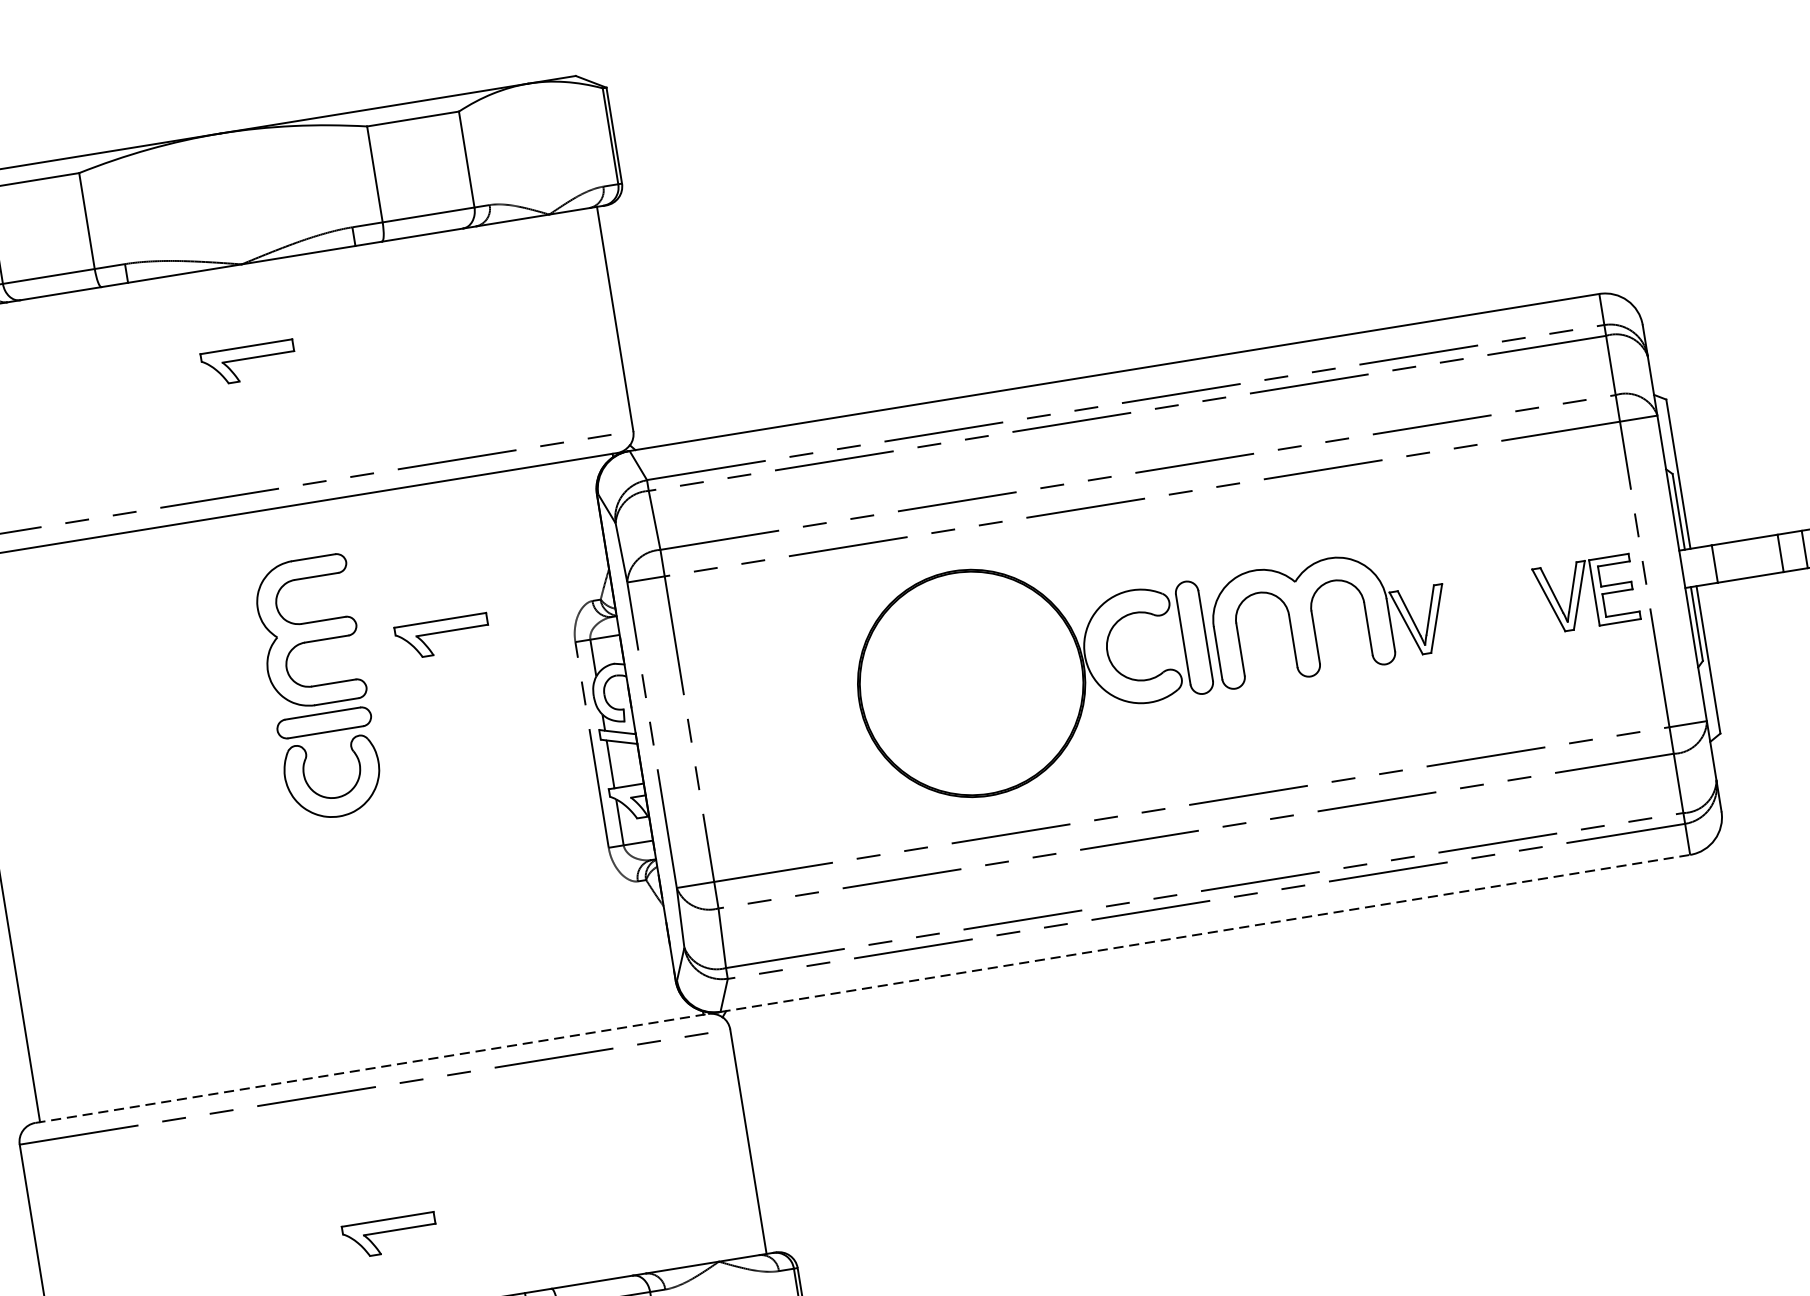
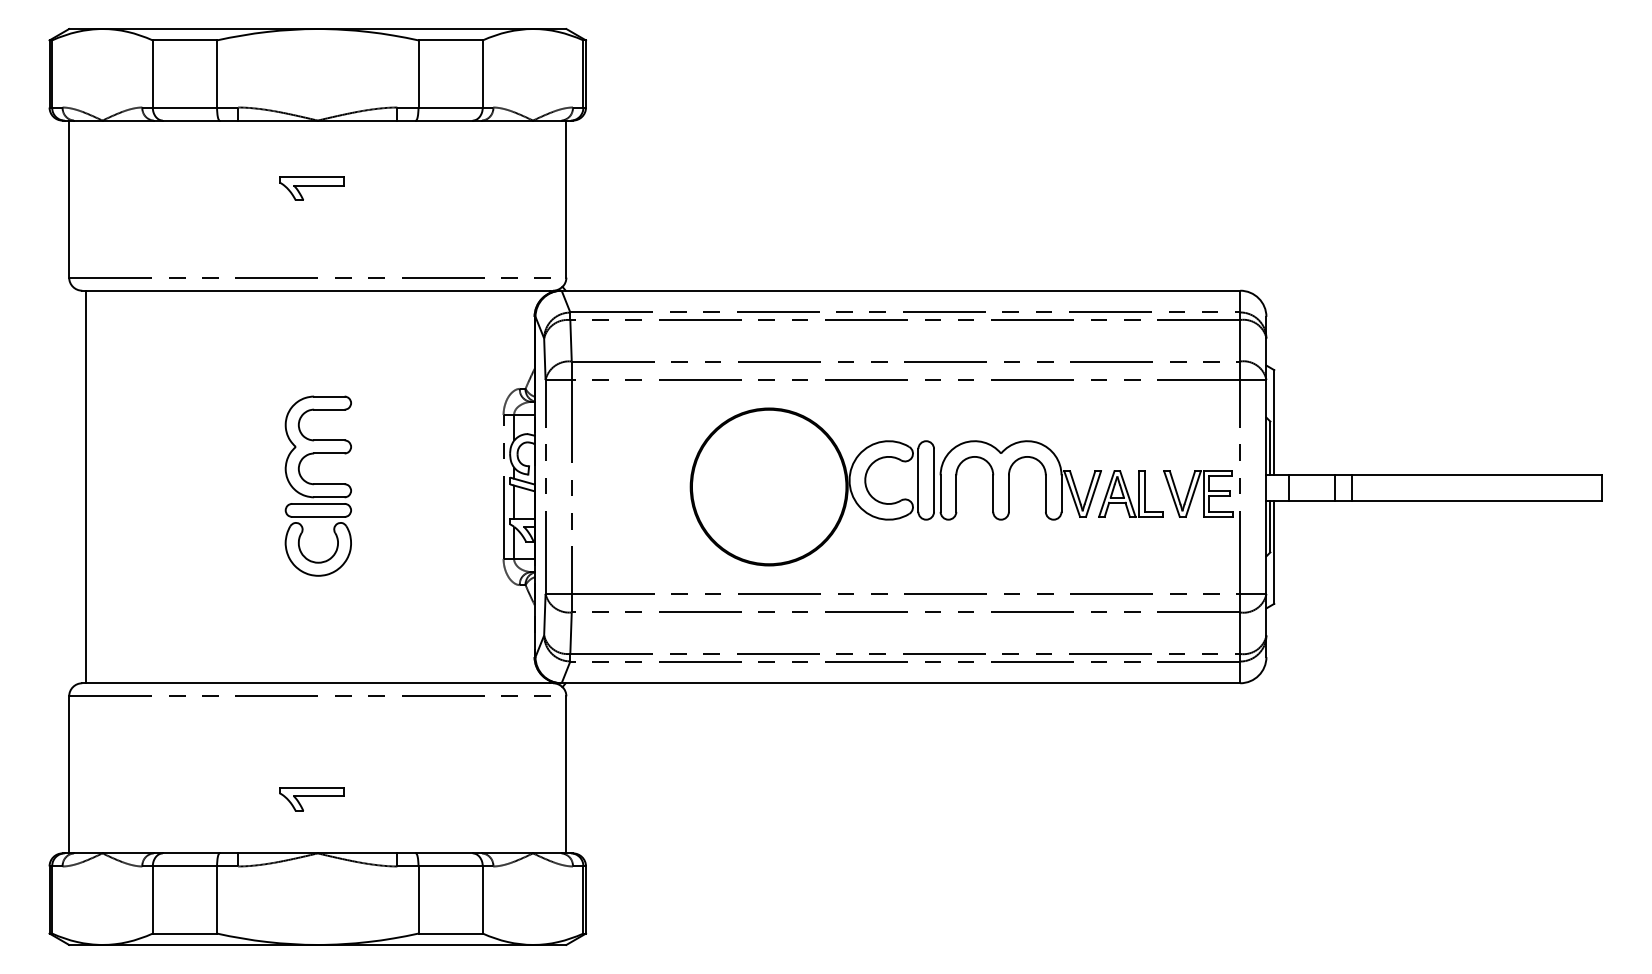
part: (1489, 609) -> (1130, 493), added
part: (442, 636) -> (413, 396), removed
part: (317, 687) -> (317, 485), moved
line: (1206, 933) -> (901, 683), dashed -> solid
line: (373, 1068) -> (318, 683), dashed -> solid

